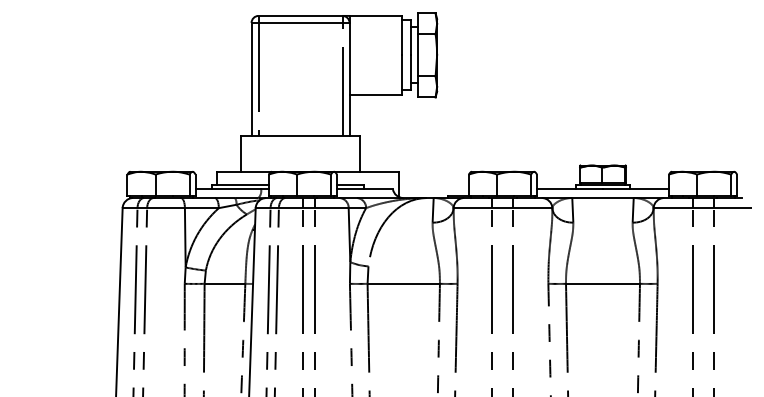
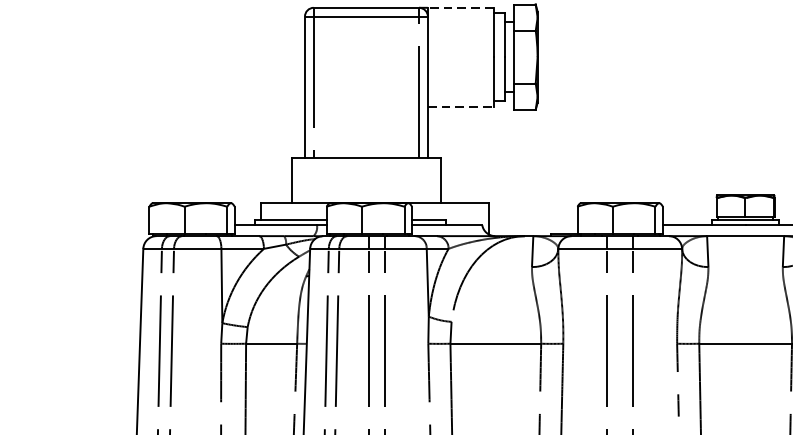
line: (375, 15) -> (460, 7), solid -> dashed
line: (376, 94) -> (461, 106), solid -> dashed

